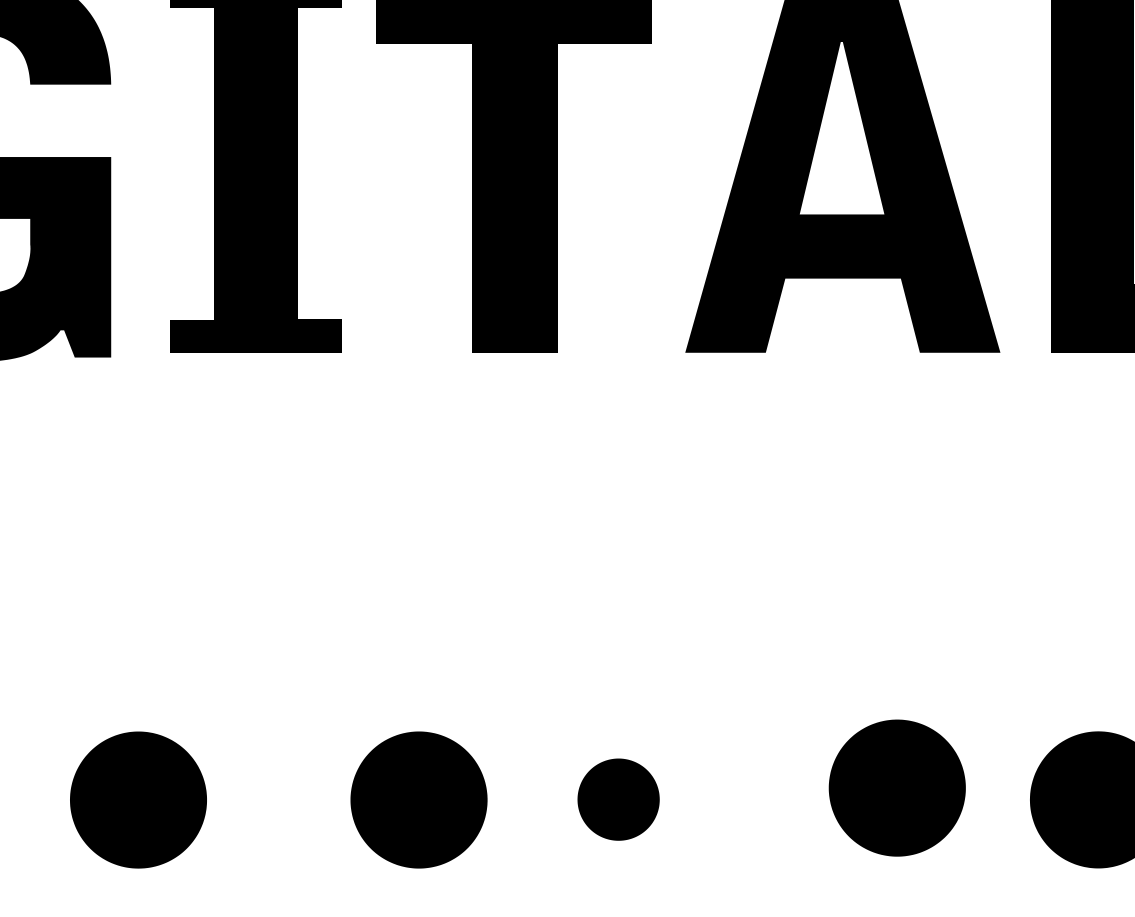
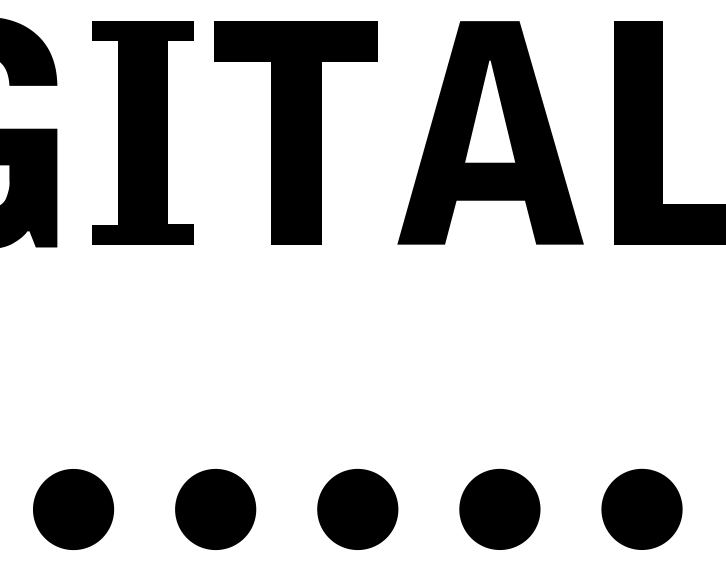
part: (896, 786) -> (499, 508), moved
part: (618, 798) -> (357, 508), size x1.67
part: (418, 800) -> (215, 509), moved

